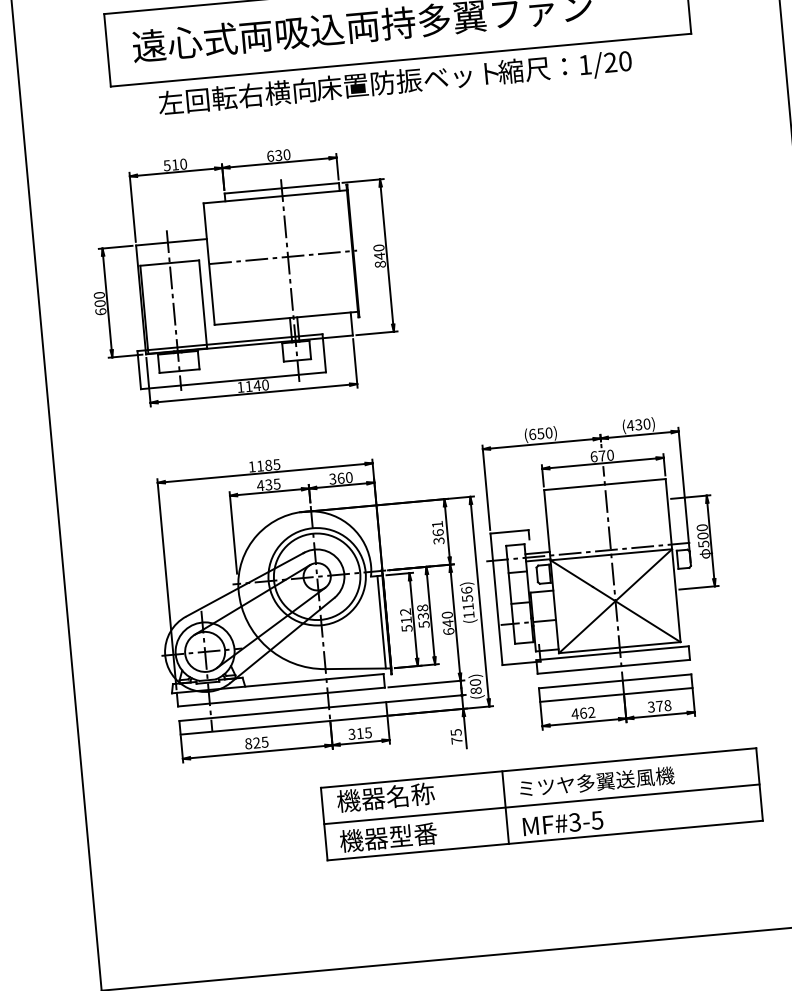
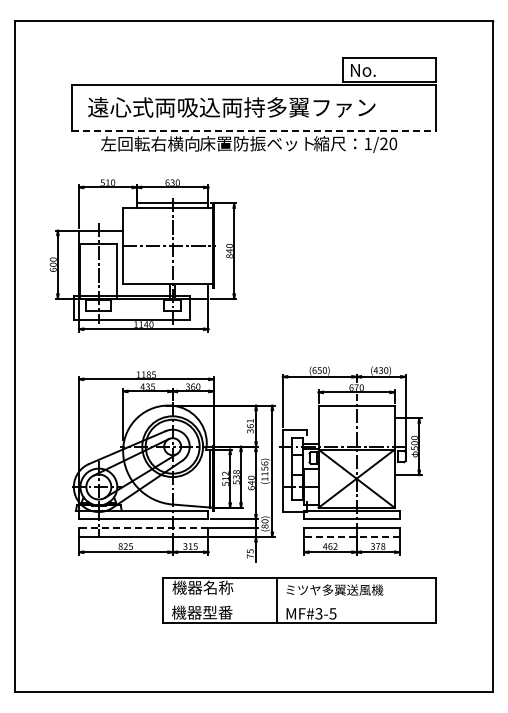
line: (401, 60) -> (254, 130), solid -> dashed
line: (615, 695) -> (351, 537), solid -> dashed
line: (282, 711) -> (143, 528), solid -> dashed
line: (541, 803) -> (299, 600), removed

